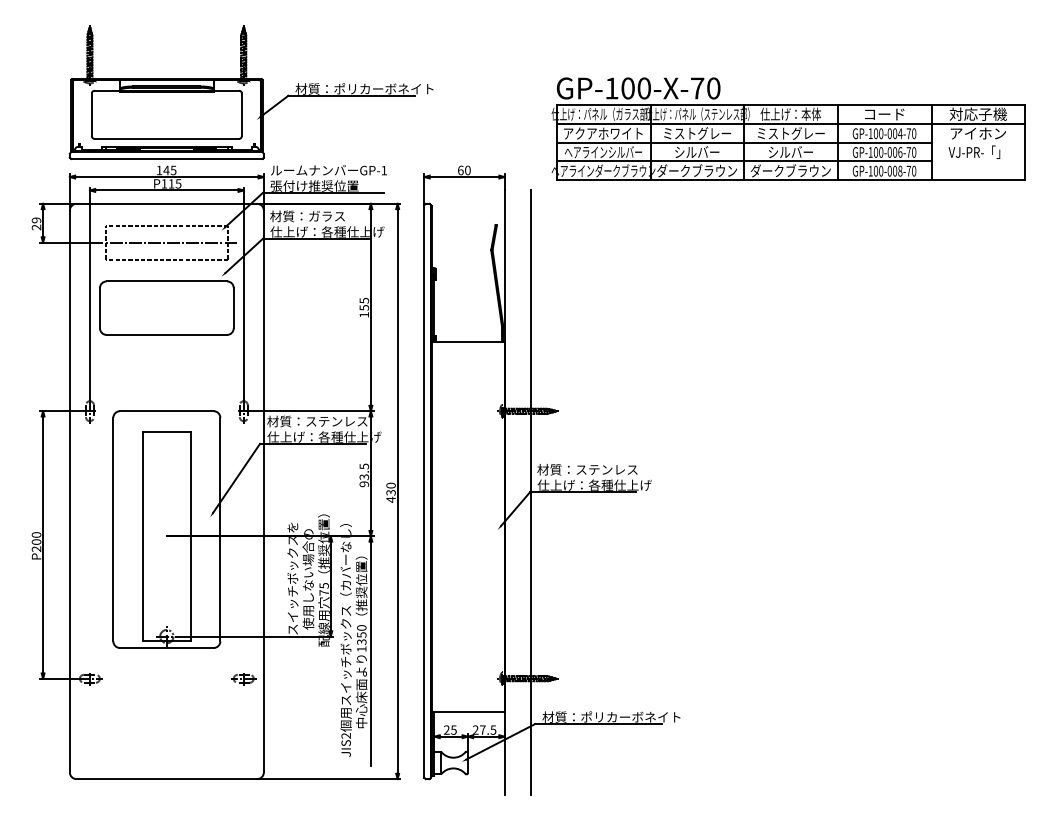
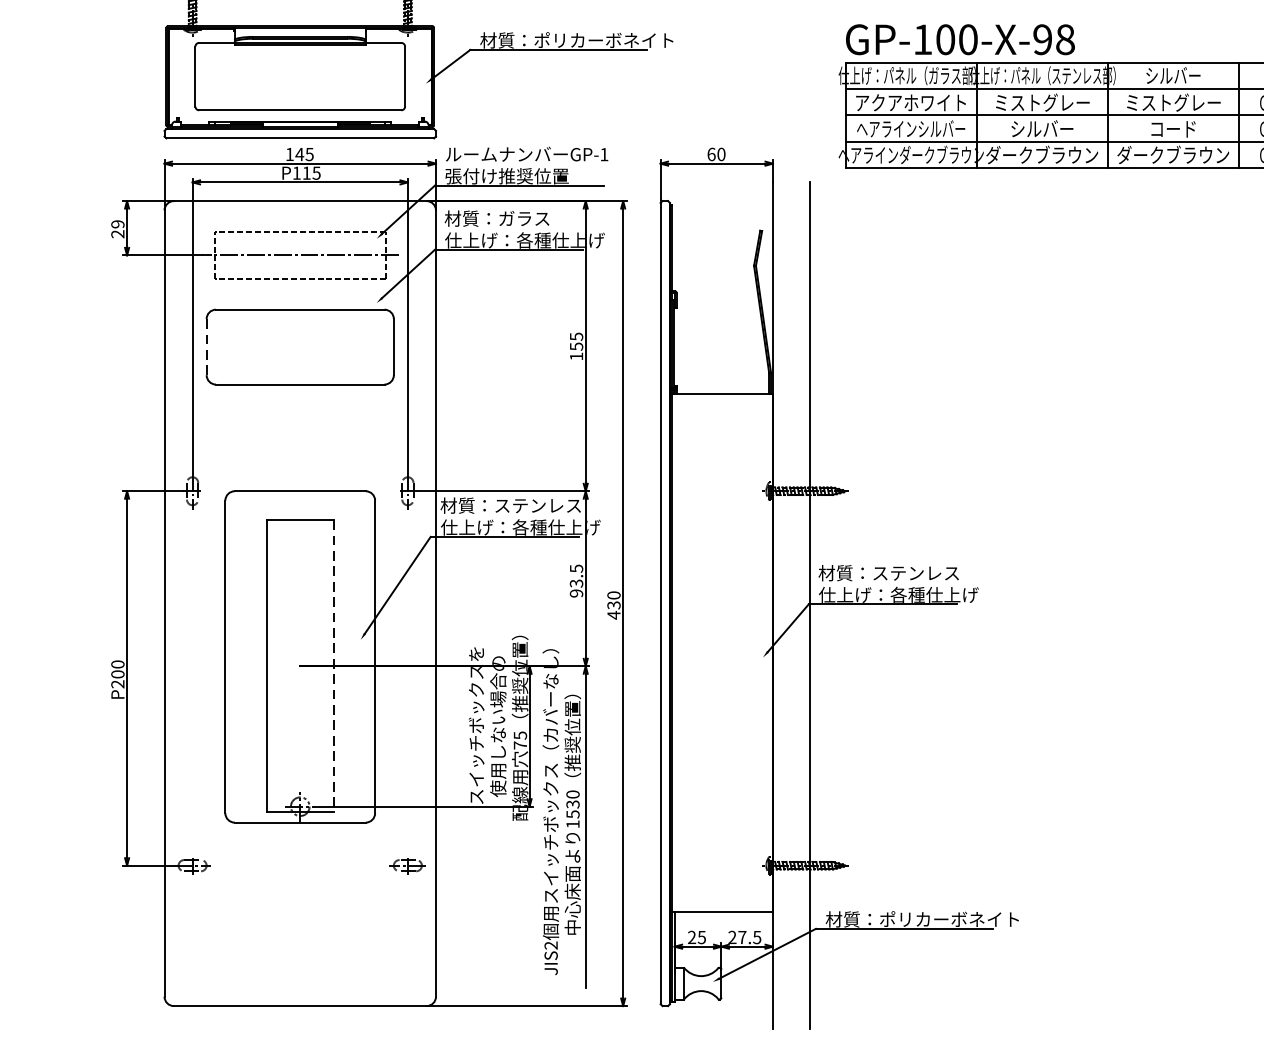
text: (705, 88) -> (1053, 39), GP-100-X-70 -> GP-100-X-98
text: (790, 113) -> (1172, 74), 仕上げ：本体 -> シルバー
text: (790, 152) -> (1172, 129), シルバー -> コード
line: (99, 307) -> (205, 346), solid -> dashed
line: (190, 536) -> (333, 666), solid -> dashed
text: (361, 638) -> (572, 809), 1350 -> 1530

